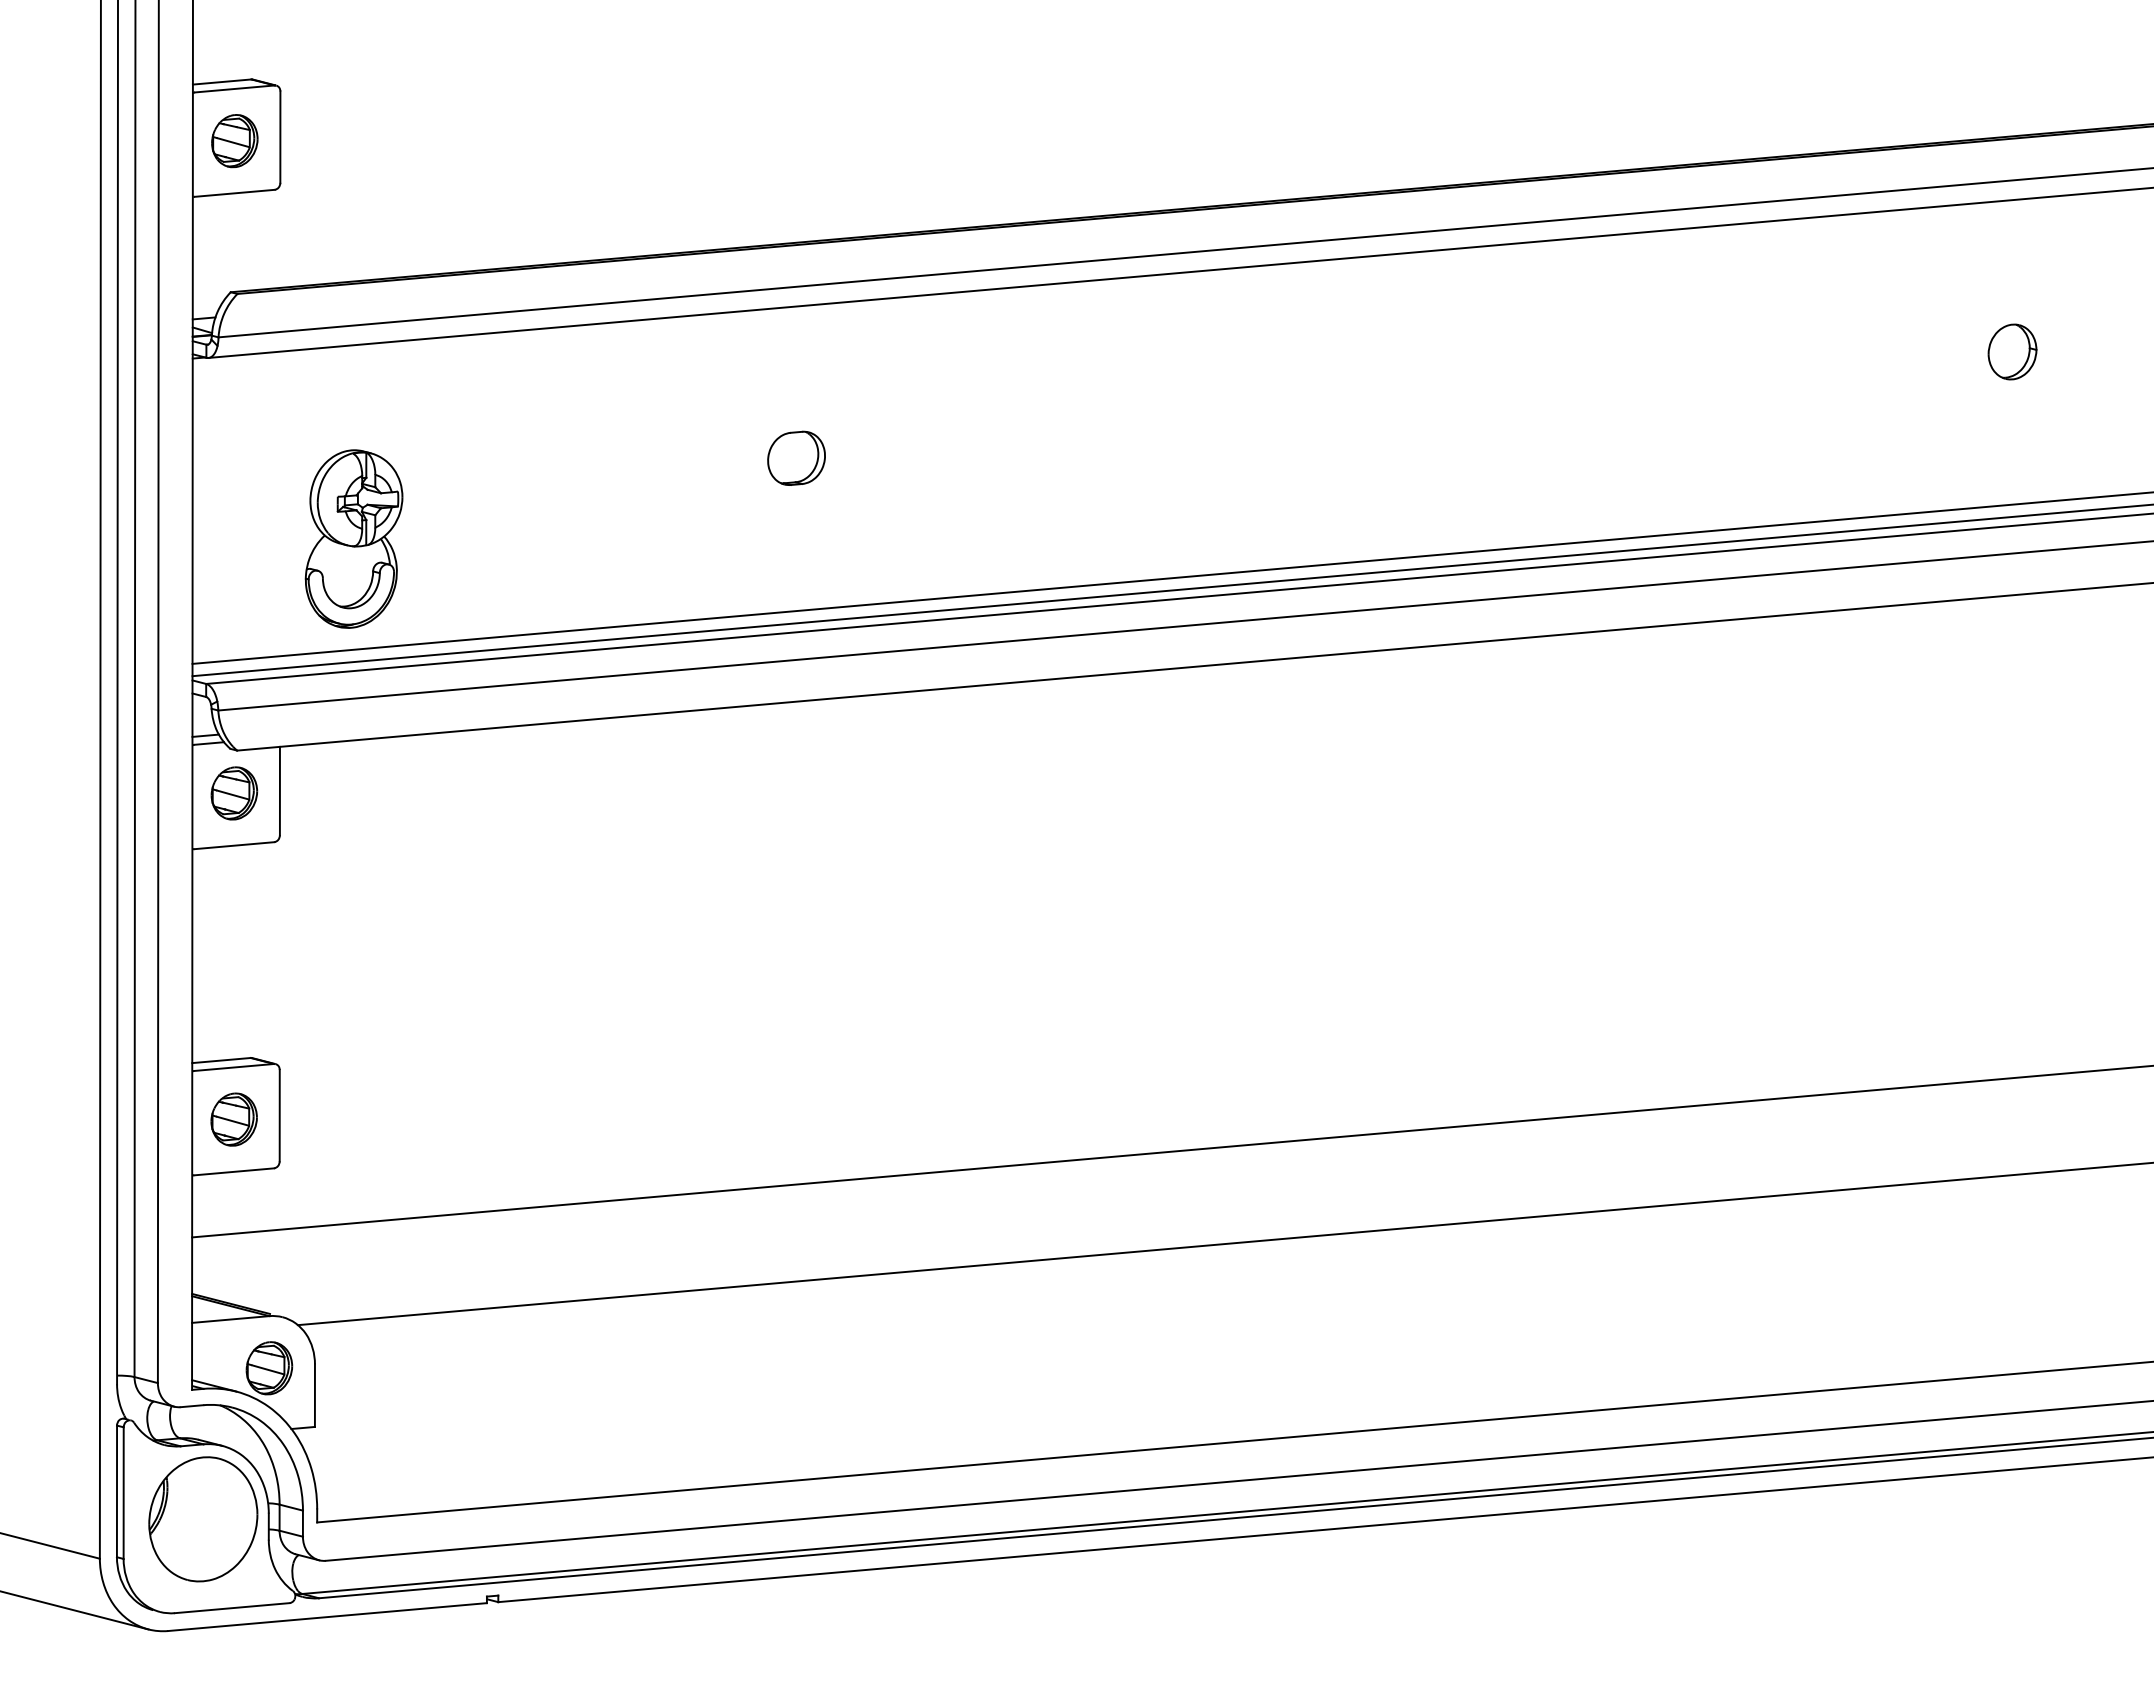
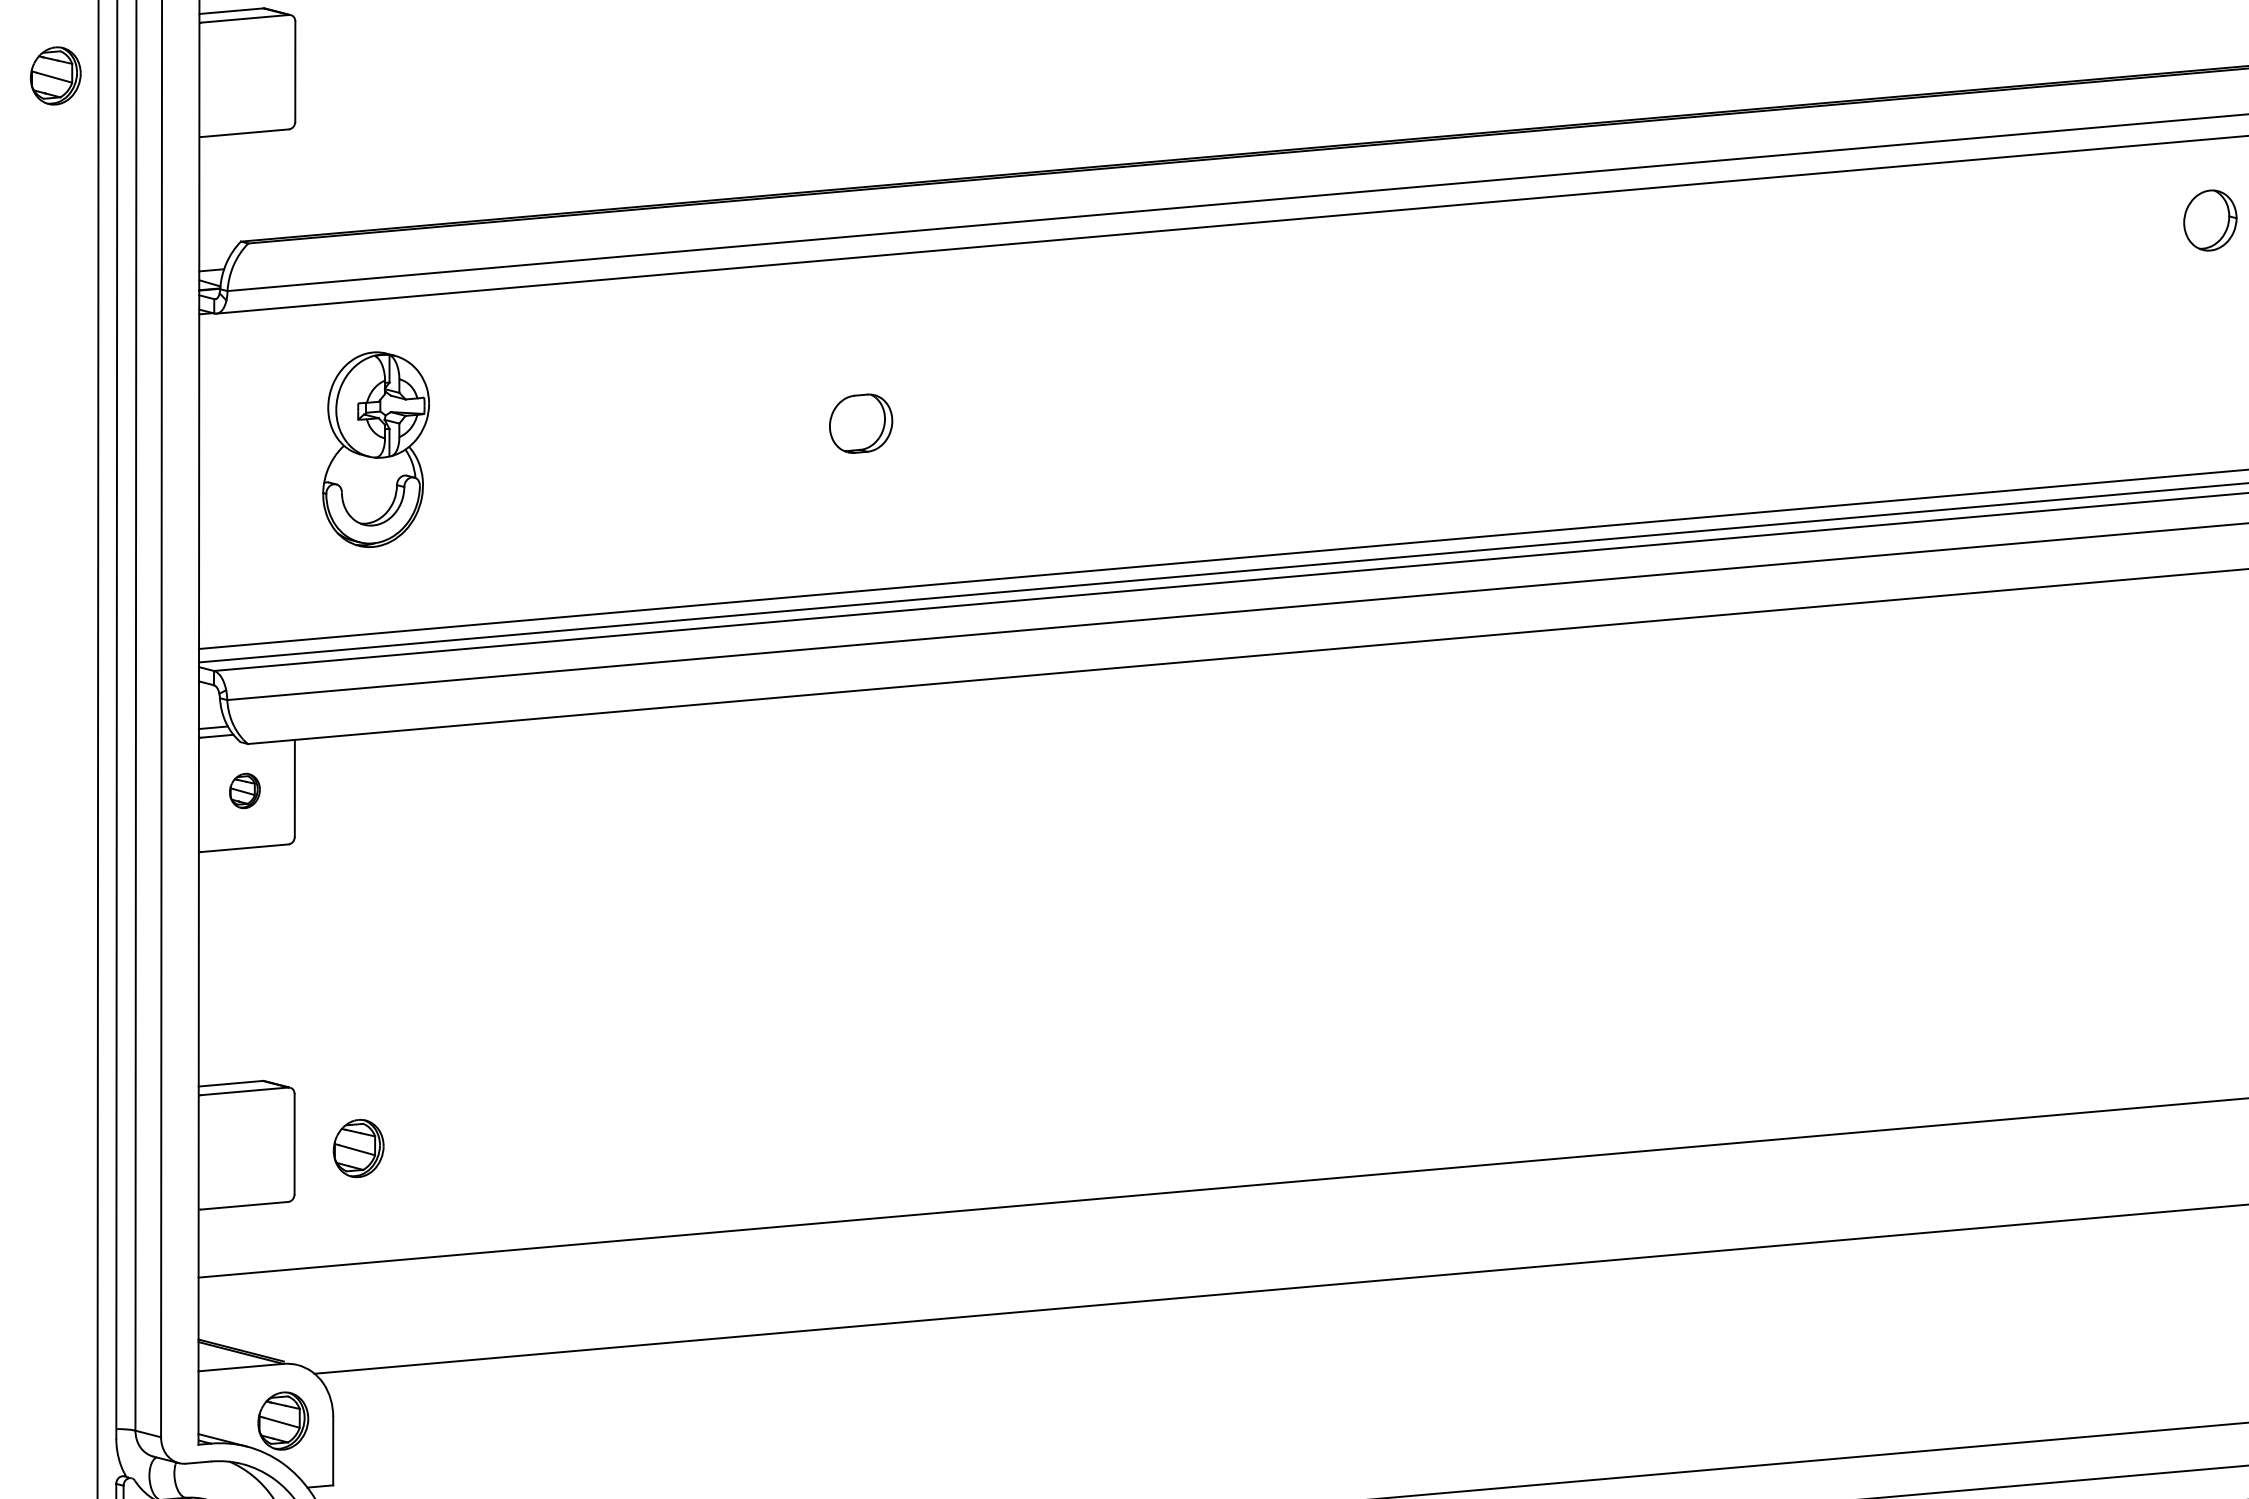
part: (234, 141) -> (55, 76), moved
part: (2012, 351) -> (2210, 219), moved
part: (353, 538) -> (375, 449), moved
part: (234, 793) -> (245, 791), size x0.6
part: (233, 1119) -> (357, 1148), moved

